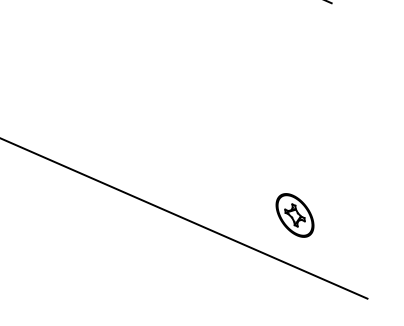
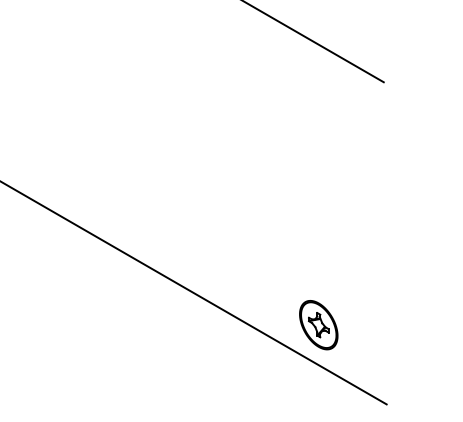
part: (294, 215) -> (318, 325), moved

